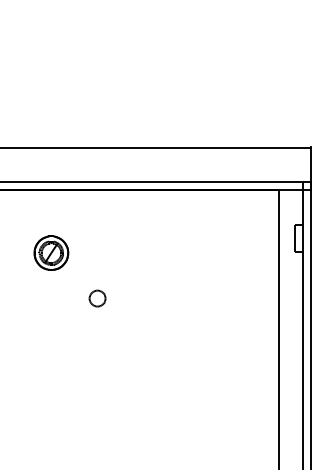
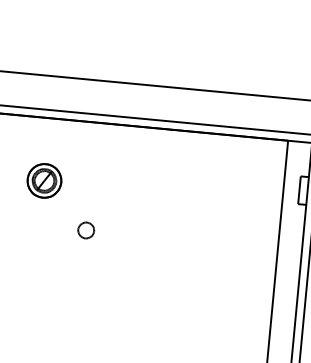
part: (51, 252) -> (44, 180), moved
part: (97, 298) -> (86, 230), moved

